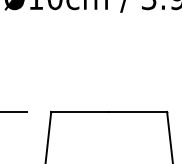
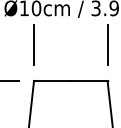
line: (51, 54) -> (34, 44), added
line: (167, 54) -> (107, 44), added

